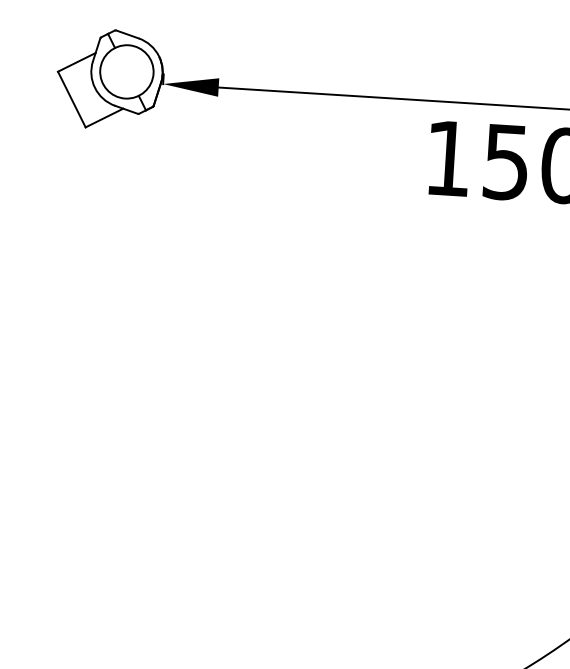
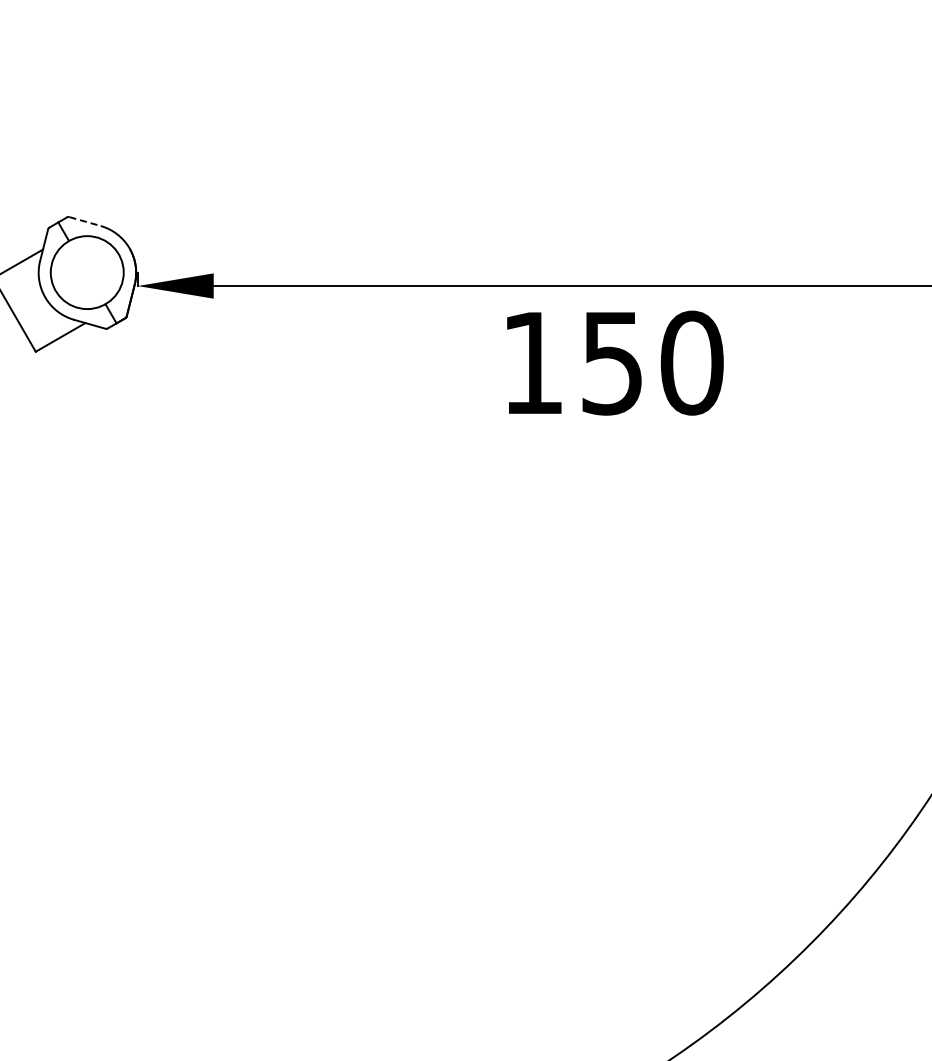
line: (127, 34) -> (85, 221), solid -> dashed

